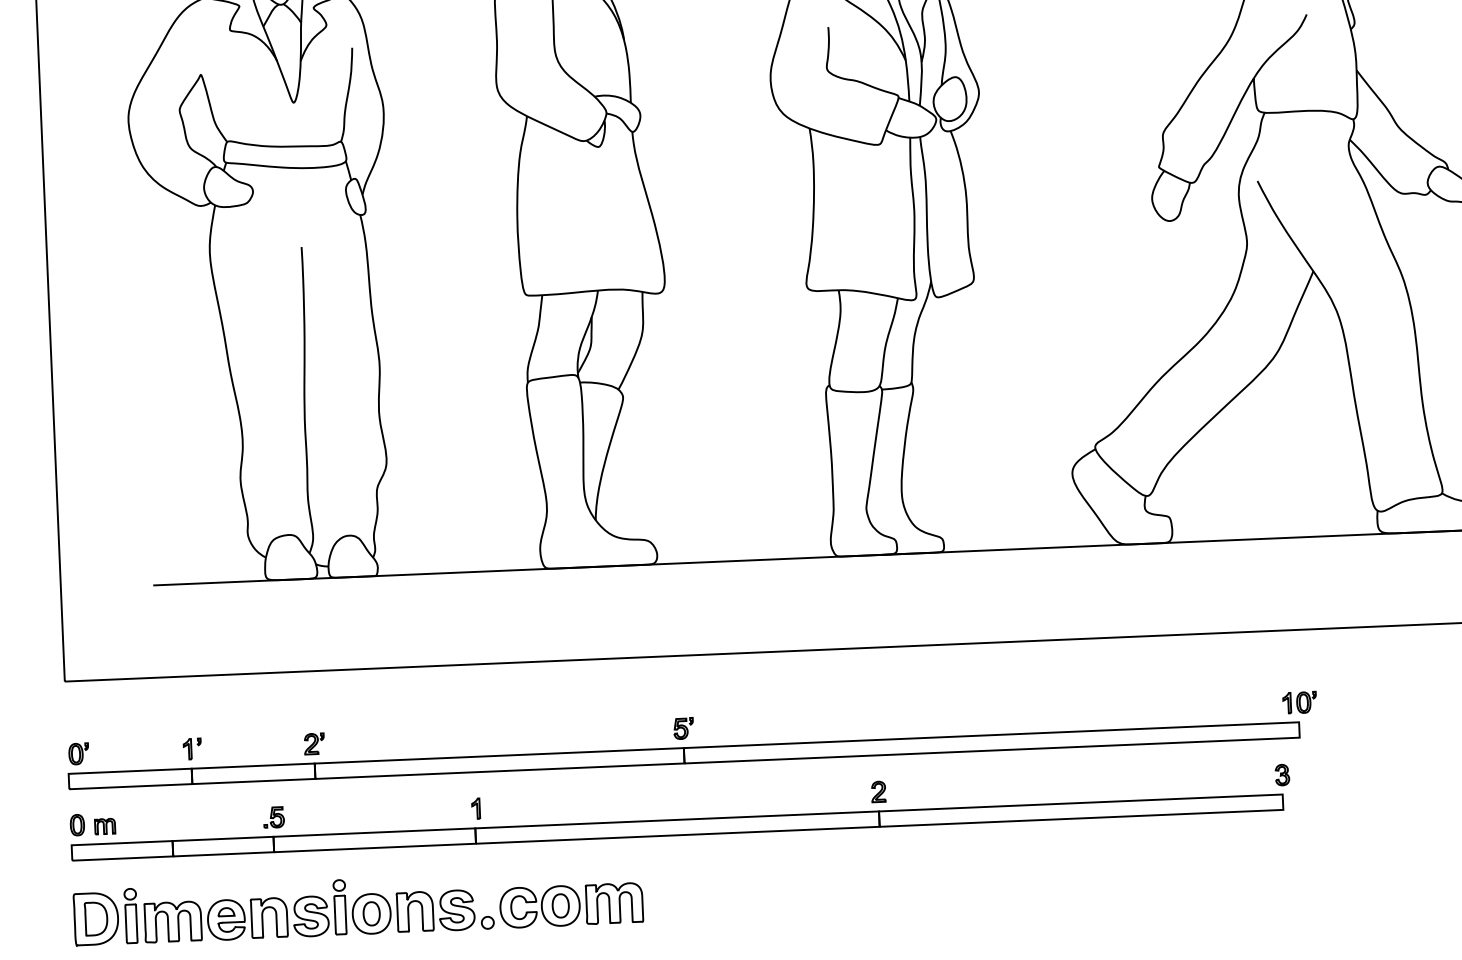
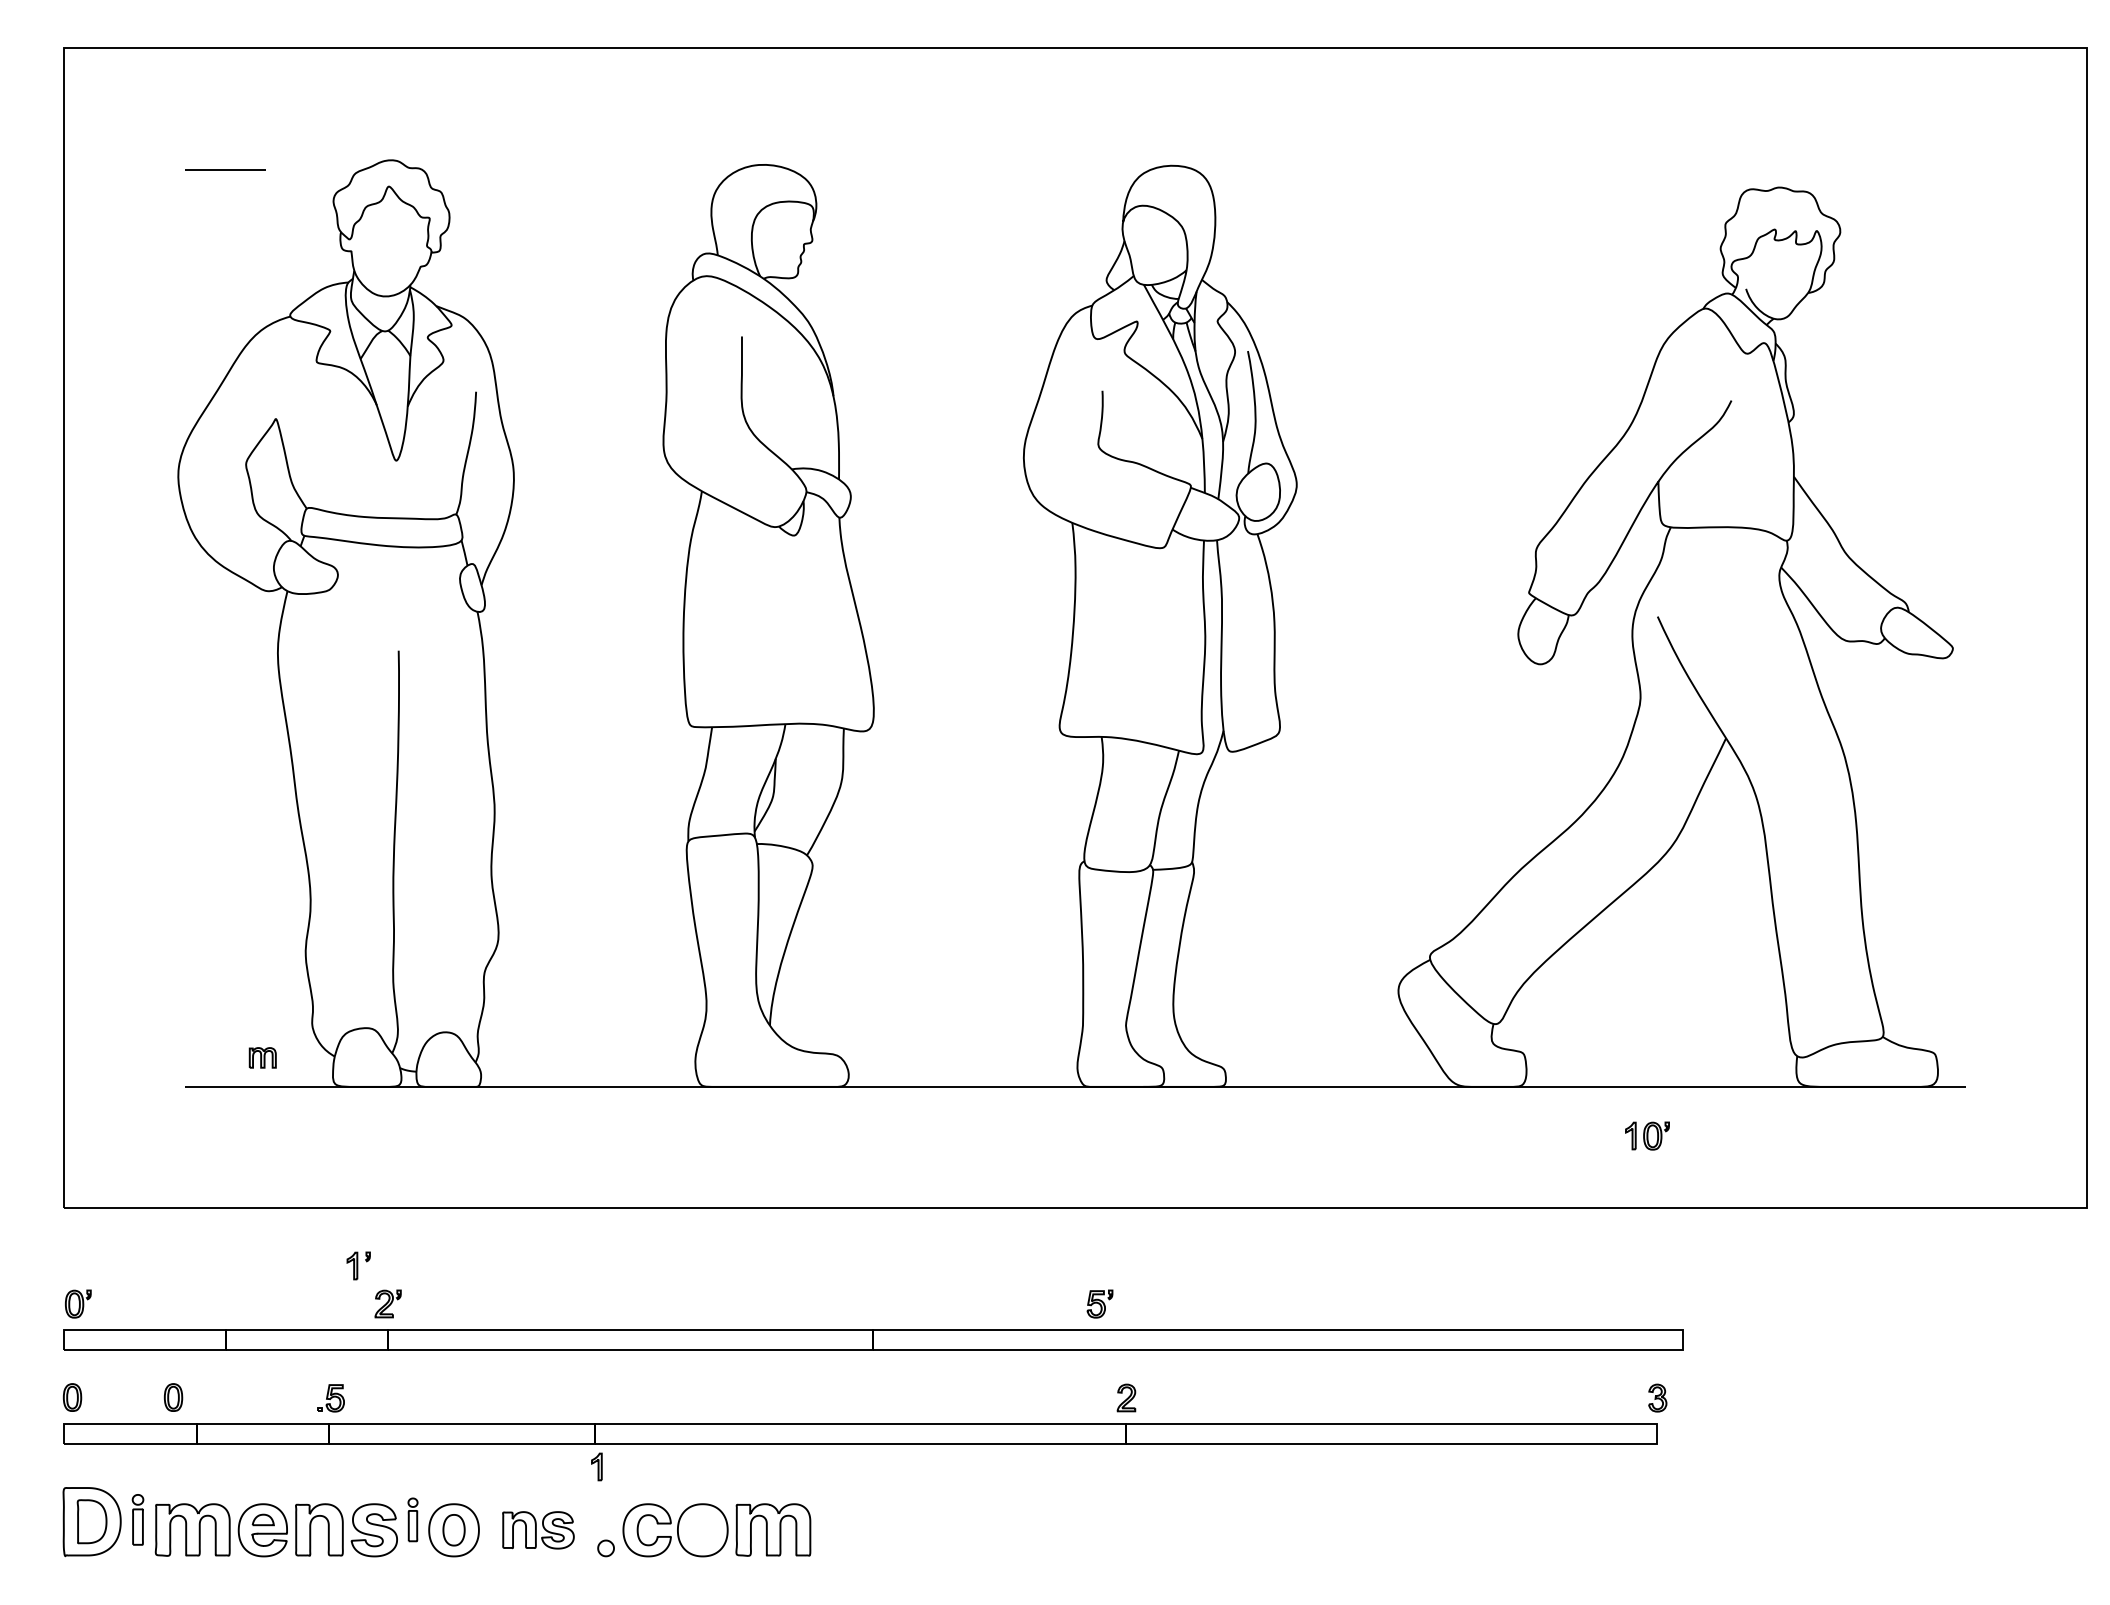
part: (1299, 702) -> (1647, 1135), moved
part: (683, 728) -> (1099, 1303), moved
part: (192, 748) -> (358, 1265), moved
part: (475, 808) -> (596, 1466), moved
part: (154, 821) -> (173, 1397), added
part: (104, 826) -> (262, 1057), moved
part: (560, 906) -> (702, 1530), removed
part: (339, 907) -> (412, 1519), size x0.6
part: (435, 911) -> (538, 1530), size x0.7
part: (130, 915) -> (137, 1519), size x0.7

